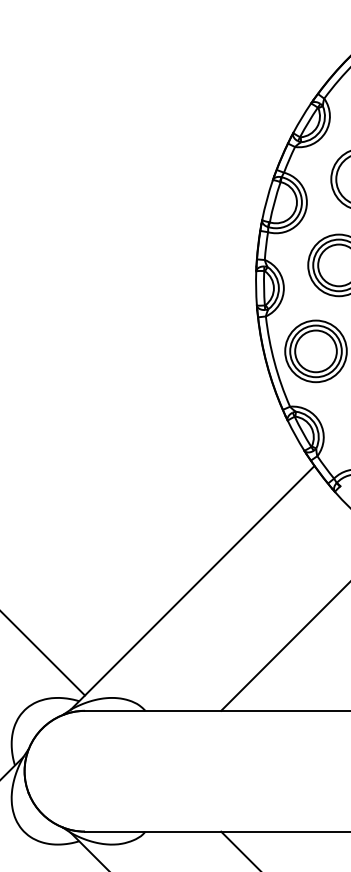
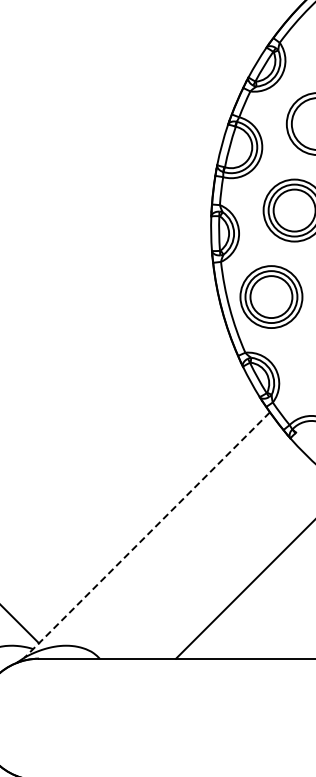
line: (192, 588) -> (147, 535), solid -> dashed

